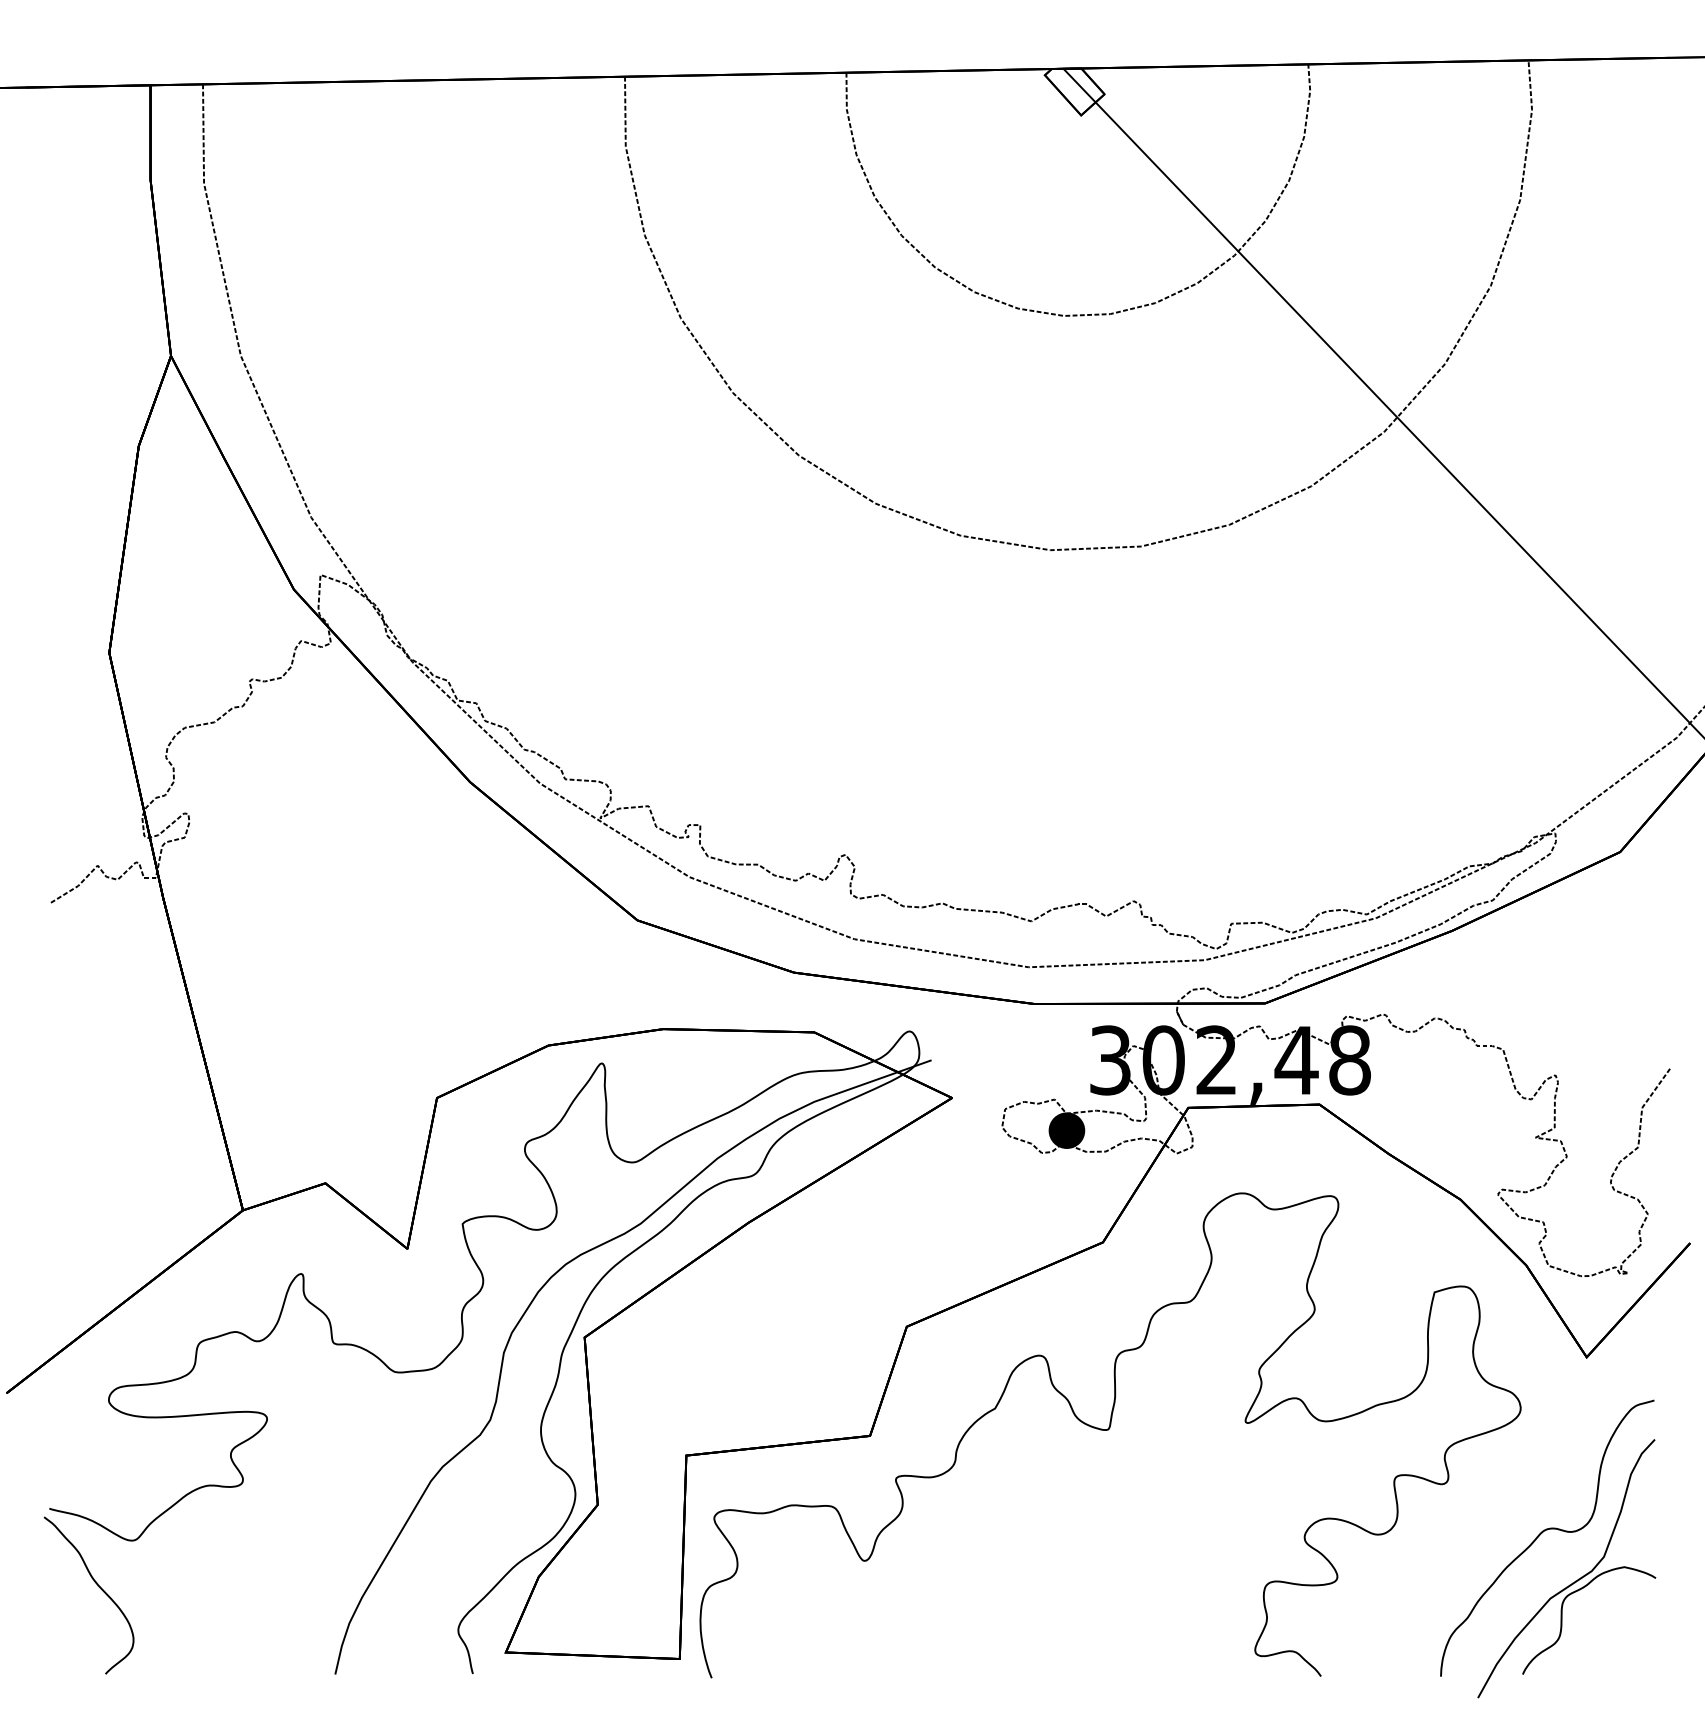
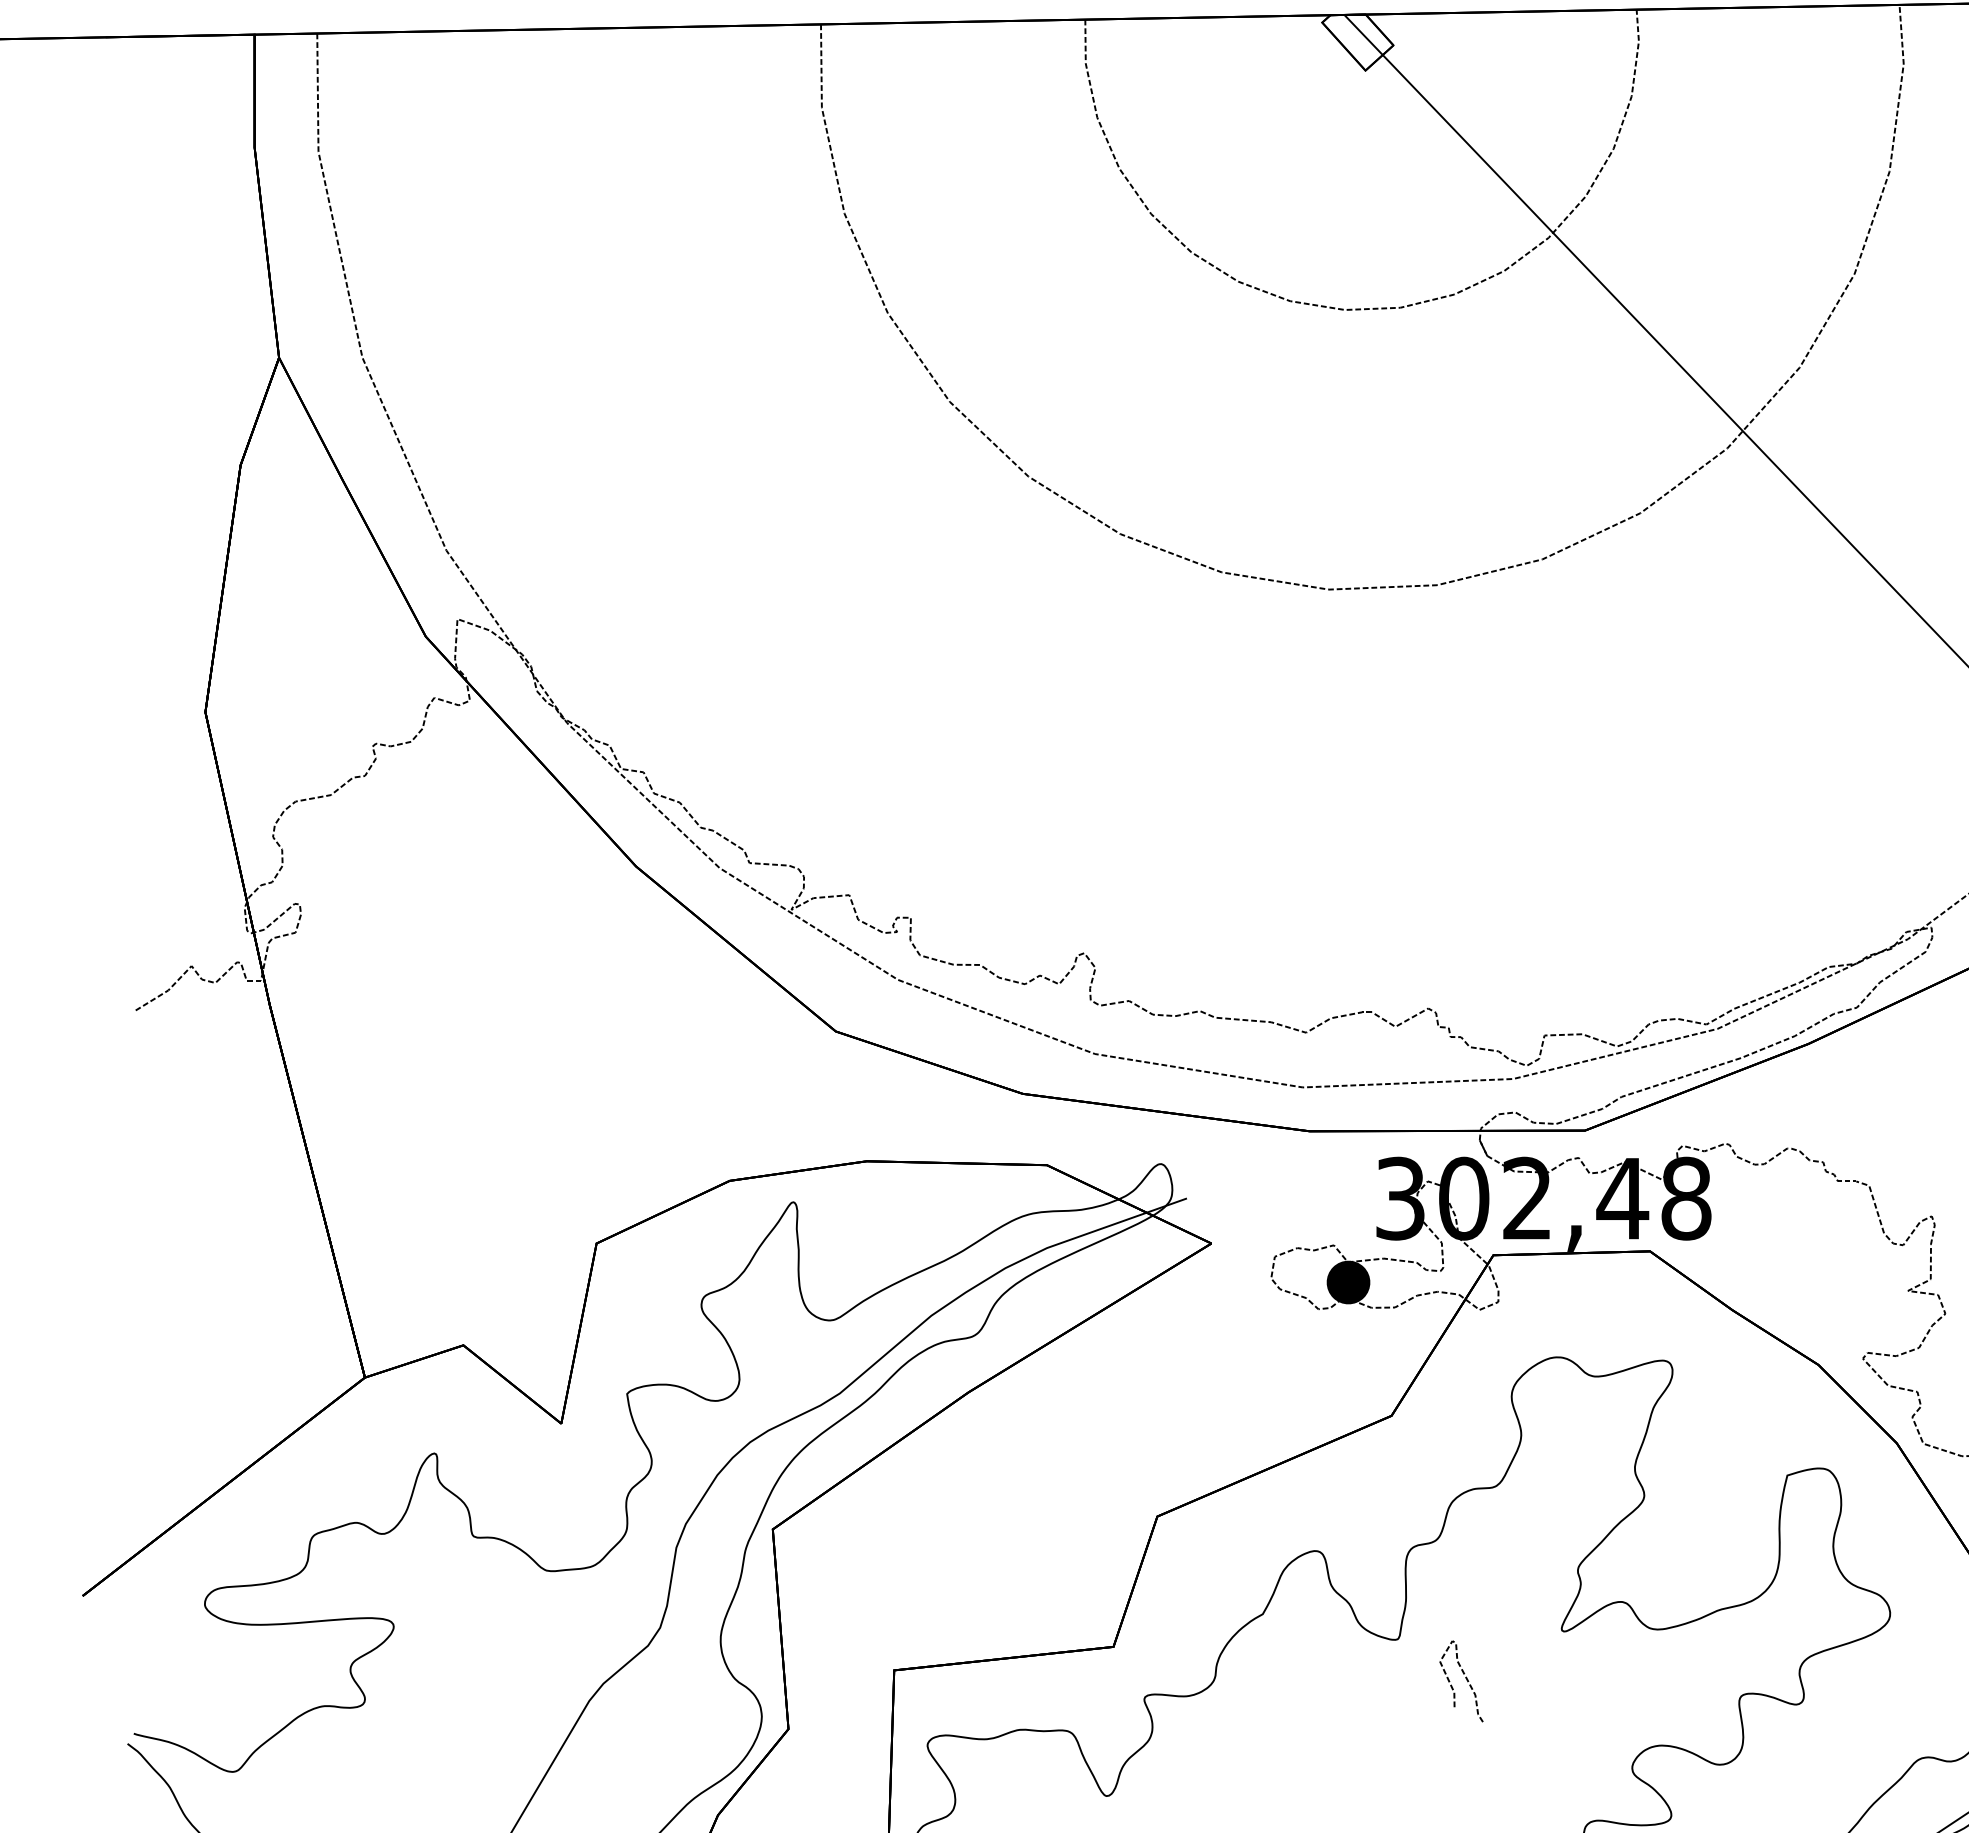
curve: (1164, 1462) -> (1464, 1678), added

